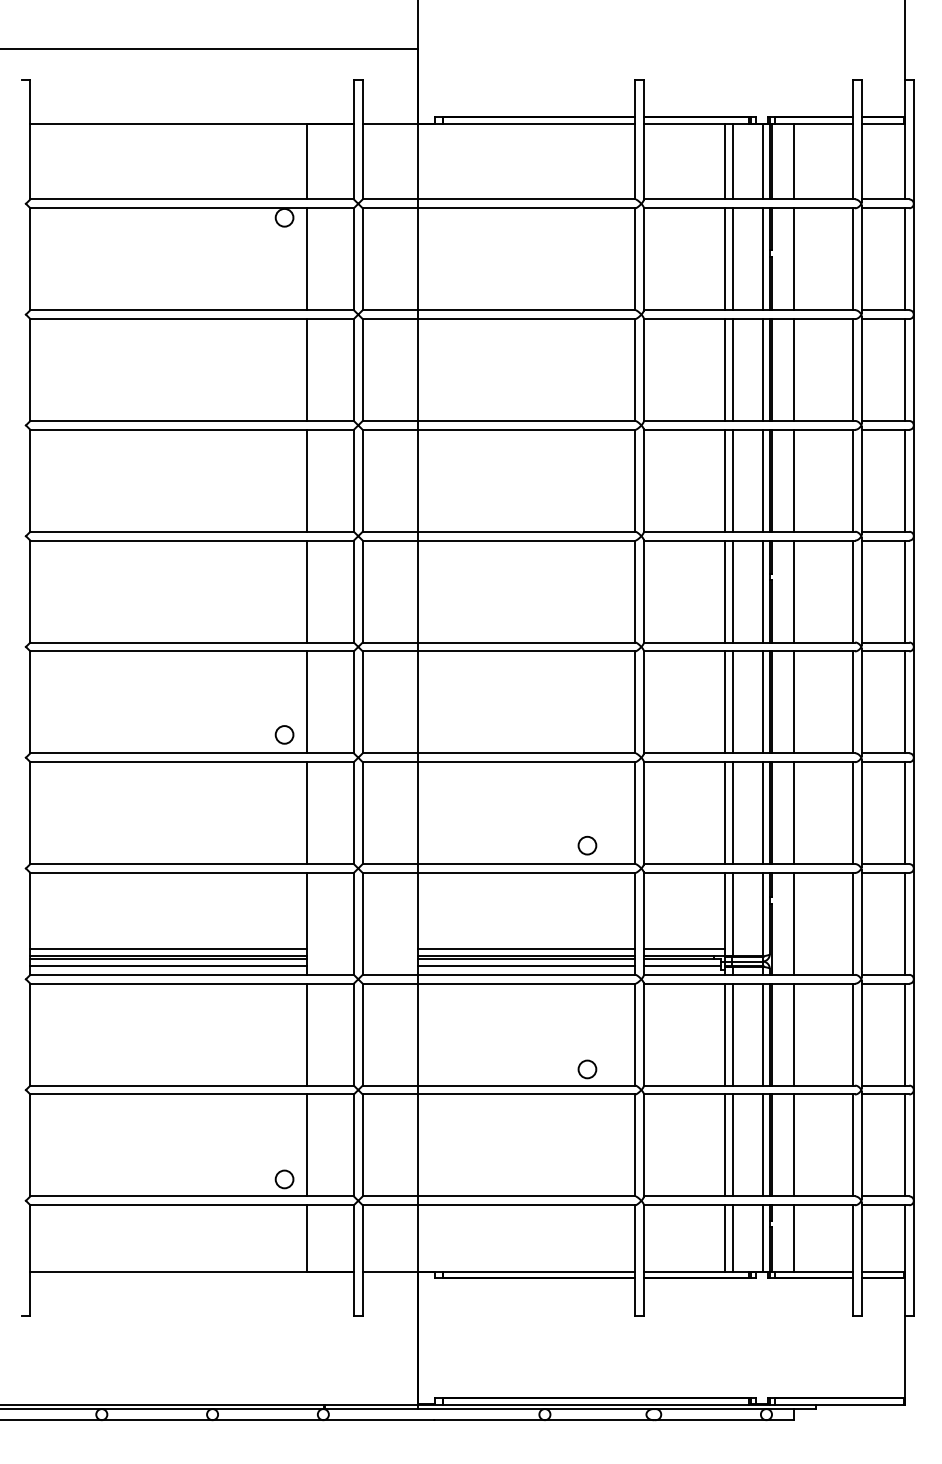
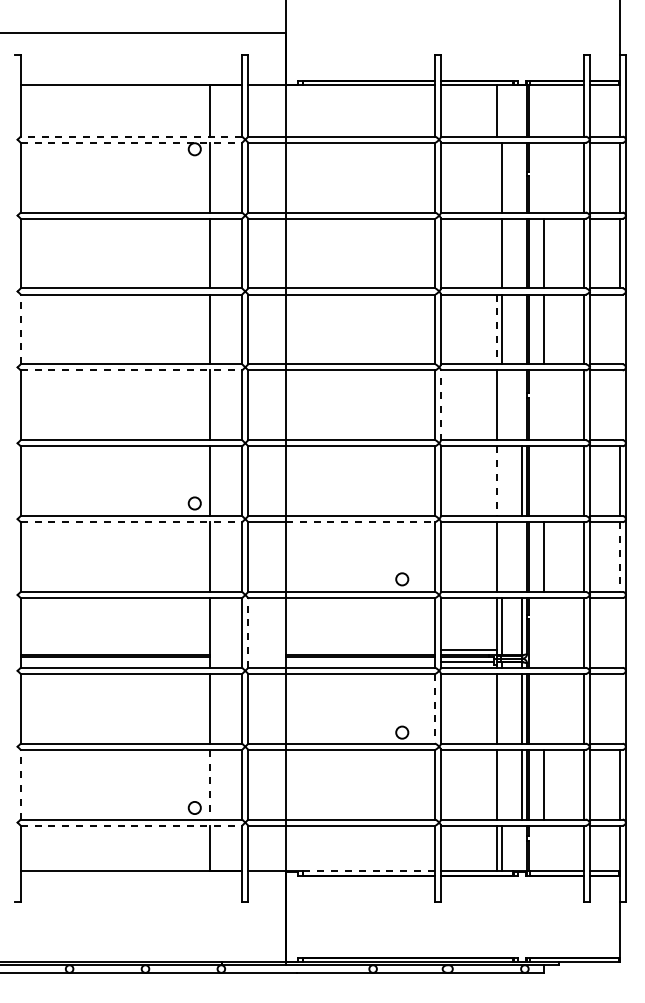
line: (732, 161) -> (501, 110), removed
line: (762, 161) -> (522, 110), removed
line: (793, 161) -> (543, 110), removed
line: (192, 199) -> (131, 136), solid -> dashed
line: (192, 207) -> (131, 142), solid -> dashed
line: (725, 258) -> (496, 177), removed
line: (762, 258) -> (522, 177), removed
line: (793, 258) -> (543, 177), removed
line: (725, 369) -> (496, 253), removed
line: (762, 369) -> (522, 253), removed
line: (30, 480) -> (20, 329), solid -> dashed
line: (725, 480) -> (496, 329), solid -> dashed
line: (762, 480) -> (522, 329), removed
line: (904, 480) -> (619, 329), removed
line: (192, 540) -> (131, 370), solid -> dashed
line: (643, 590) -> (440, 404), solid -> dashed
line: (732, 591) -> (501, 405), removed
line: (762, 591) -> (522, 405), removed
line: (793, 591) -> (543, 405), removed
line: (904, 591) -> (619, 405), removed
line: (725, 702) -> (496, 481), solid -> dashed
line: (732, 702) -> (501, 481), removed
line: (793, 702) -> (543, 481), removed
line: (192, 762) -> (131, 522), solid -> dashed
line: (526, 762) -> (360, 522), solid -> dashed
line: (732, 812) -> (501, 556), removed
line: (762, 812) -> (522, 556), removed
line: (904, 813) -> (619, 557), solid -> dashed
line: (362, 923) -> (248, 632), solid -> dashed
line: (793, 923) -> (543, 632), removed
line: (904, 923) -> (619, 632), removed
line: (167, 949) -> (114, 650), removed
line: (525, 949) -> (359, 650), removed
line: (167, 965) -> (114, 661), removed
line: (525, 965) -> (359, 661), removed
line: (634, 1034) -> (434, 708), solid -> dashed
line: (732, 1034) -> (501, 708), removed
line: (793, 1034) -> (543, 708), removed
line: (904, 1034) -> (619, 708), removed
line: (30, 1145) -> (20, 784), solid -> dashed
line: (306, 1145) -> (209, 784), solid -> dashed
line: (732, 1145) -> (501, 784), removed
line: (192, 1205) -> (131, 825), solid -> dashed
line: (762, 1238) -> (522, 848), removed
line: (793, 1238) -> (543, 848), removed
line: (539, 1272) -> (369, 871), solid -> dashed

